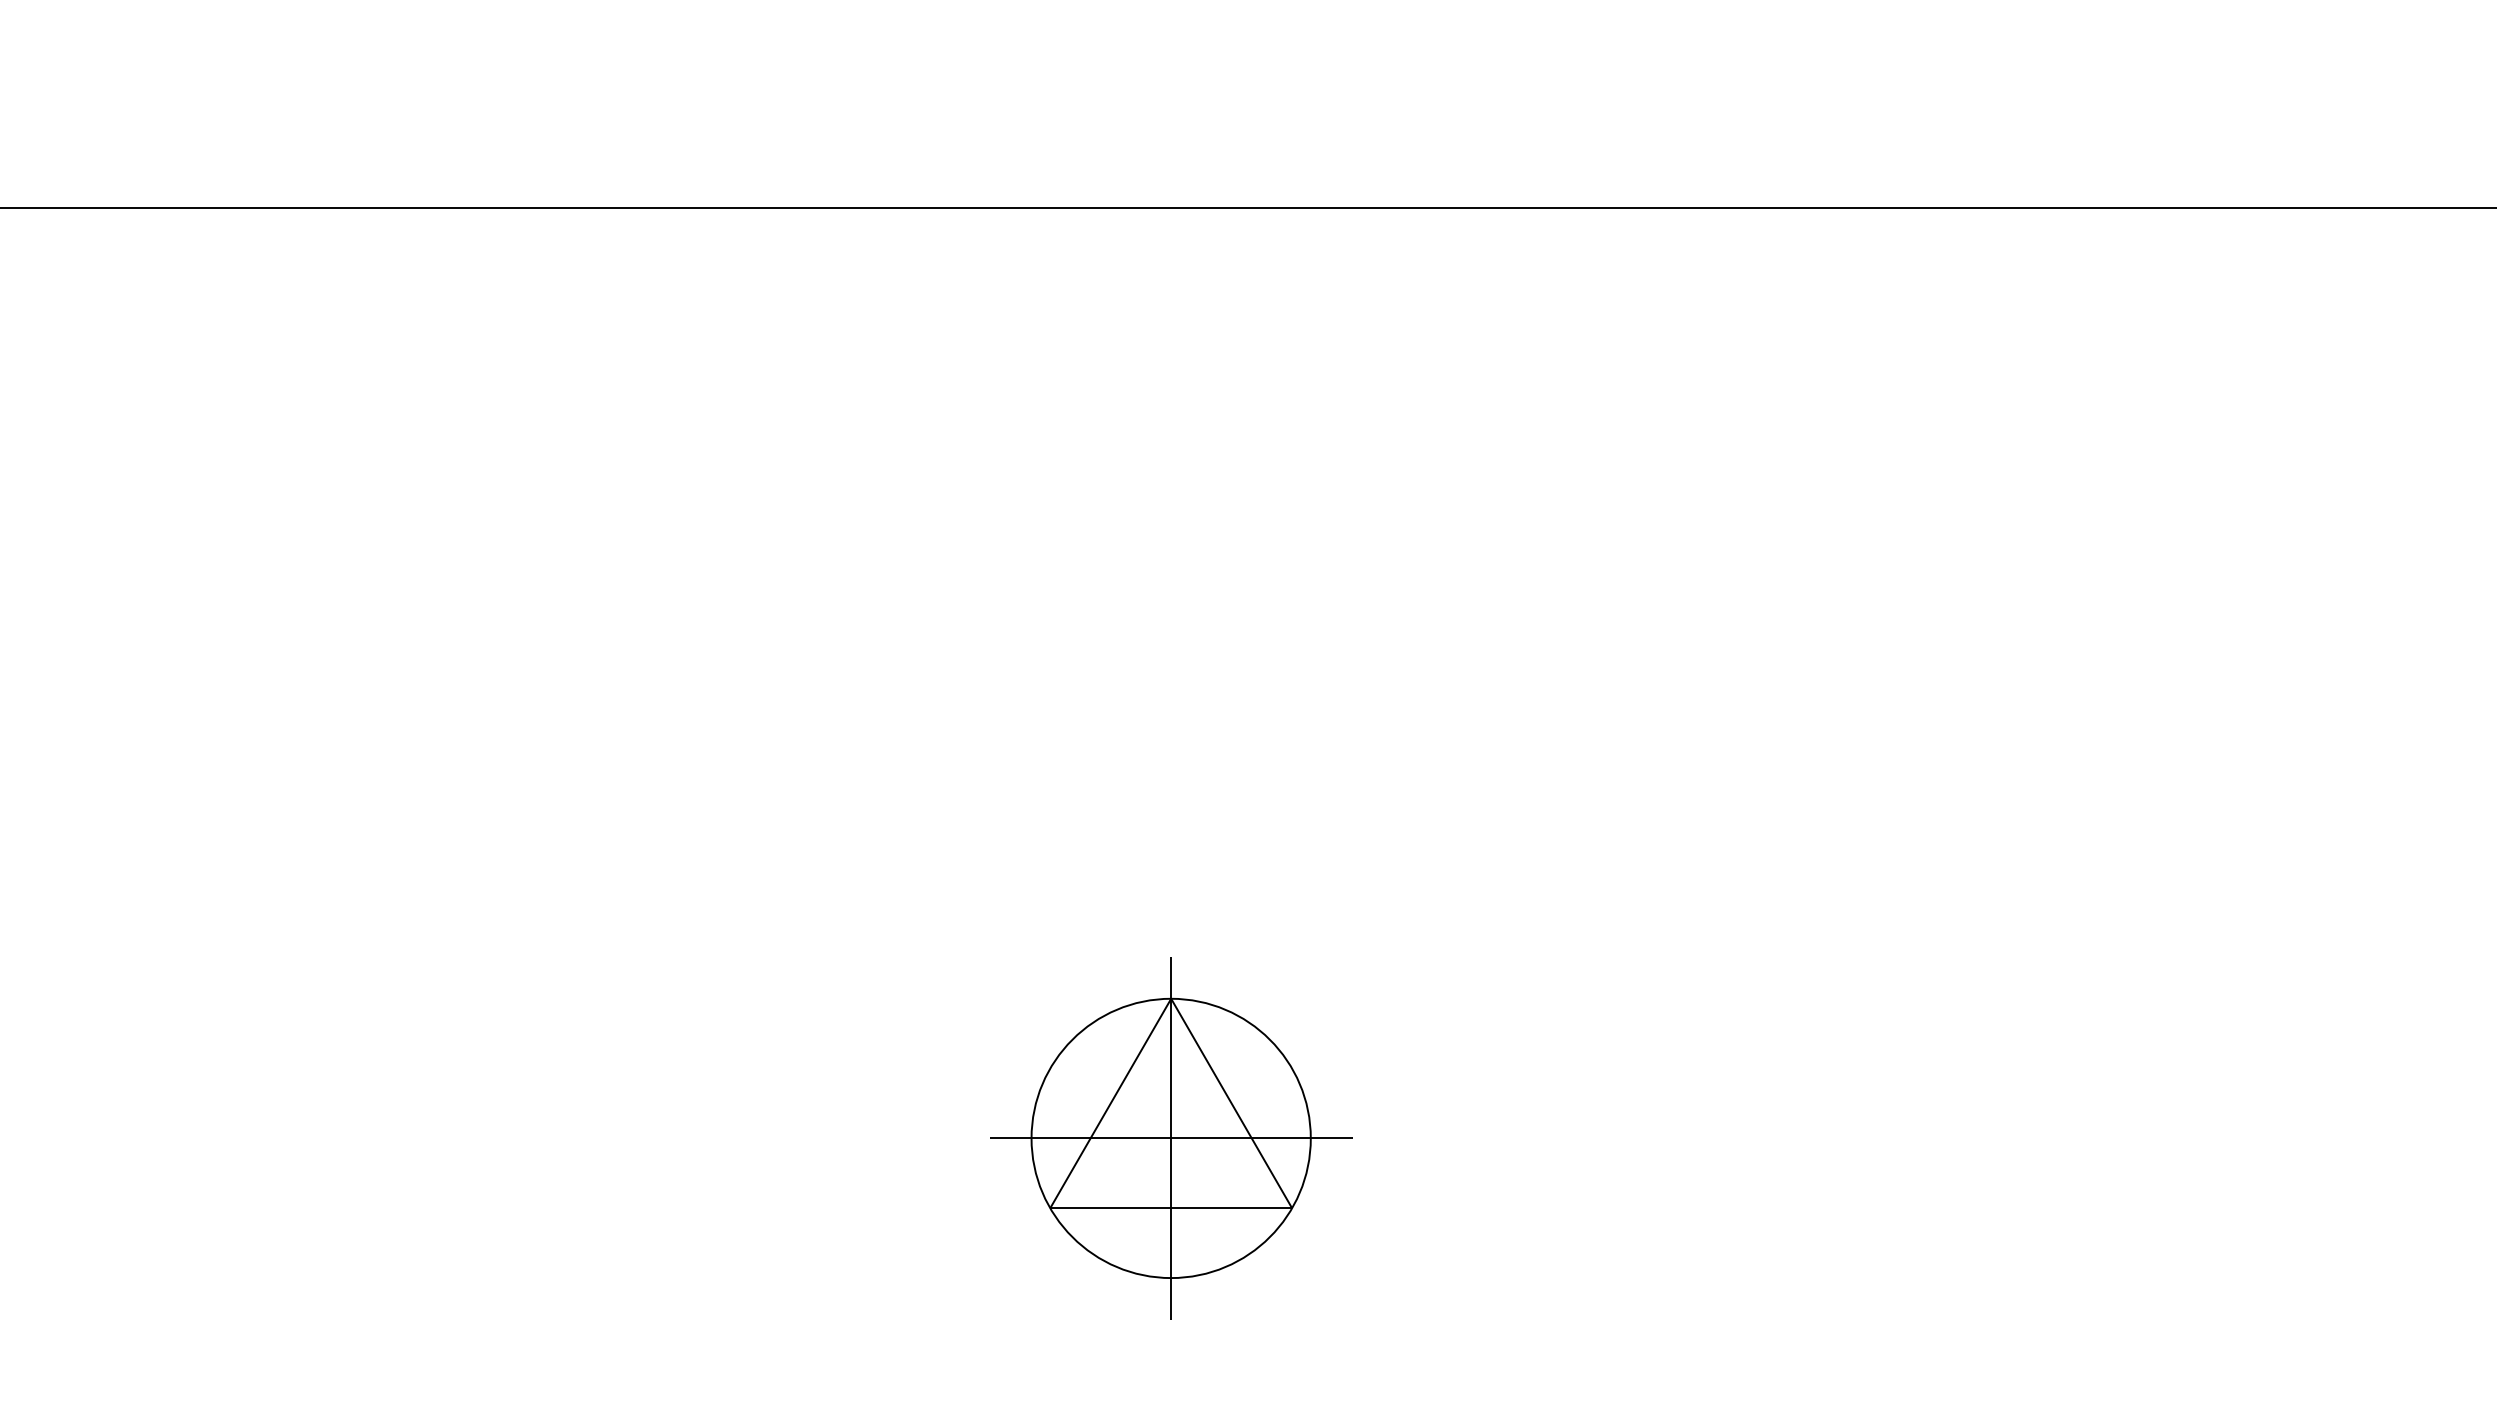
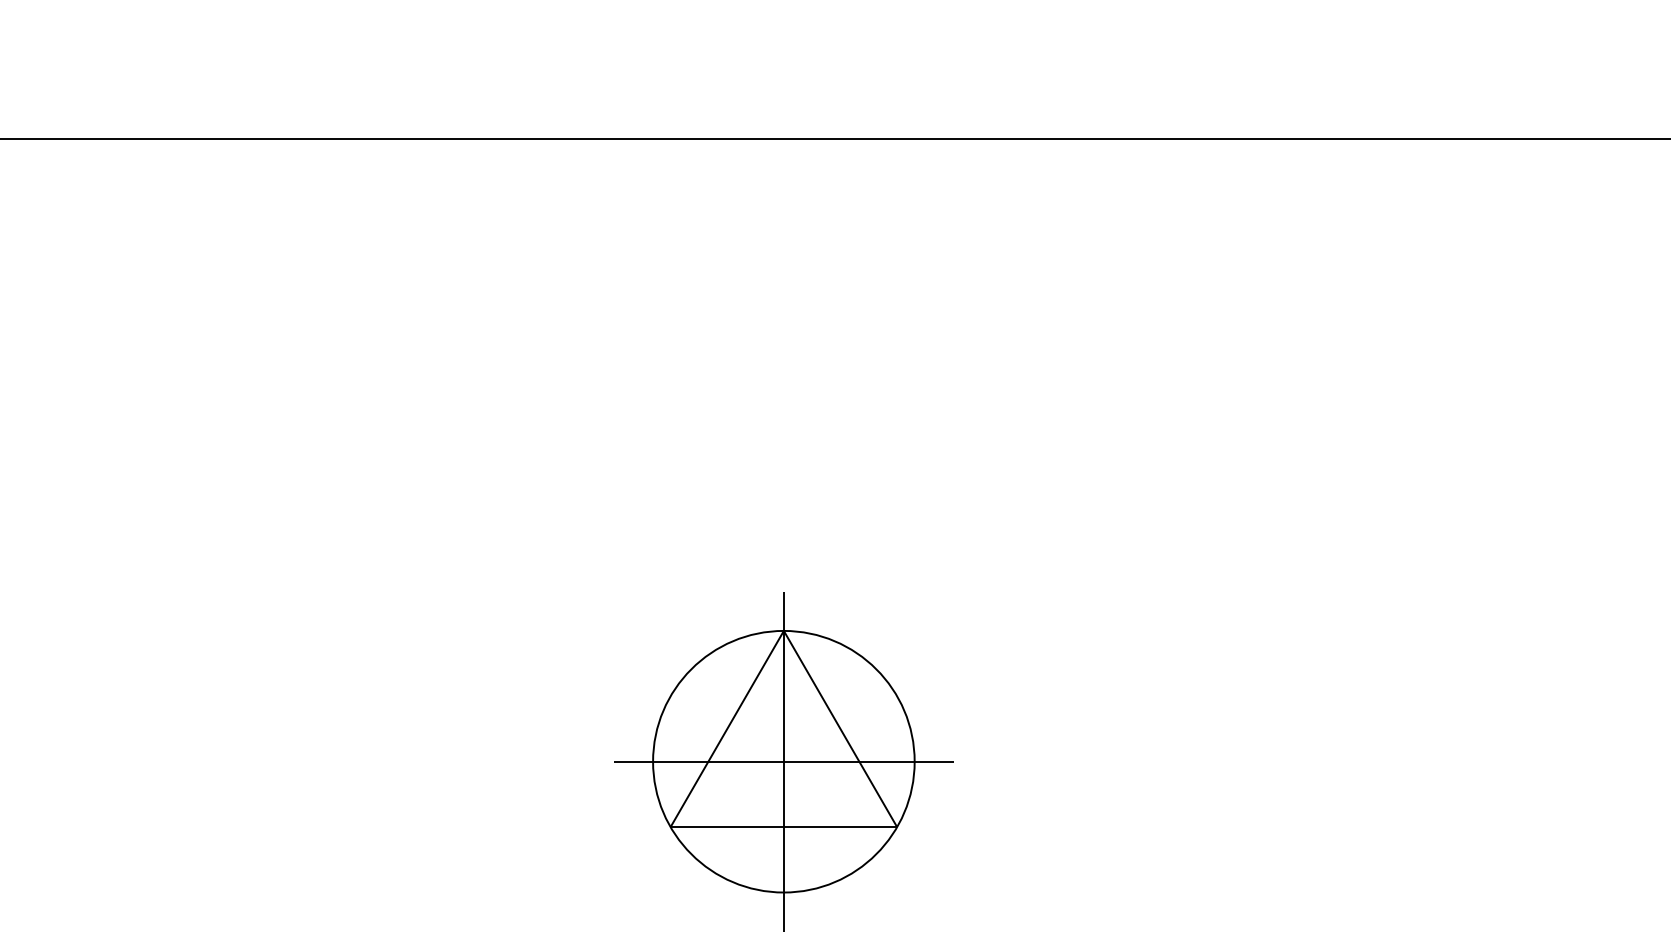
part: (1170, 1138) -> (783, 761), size x1.4

